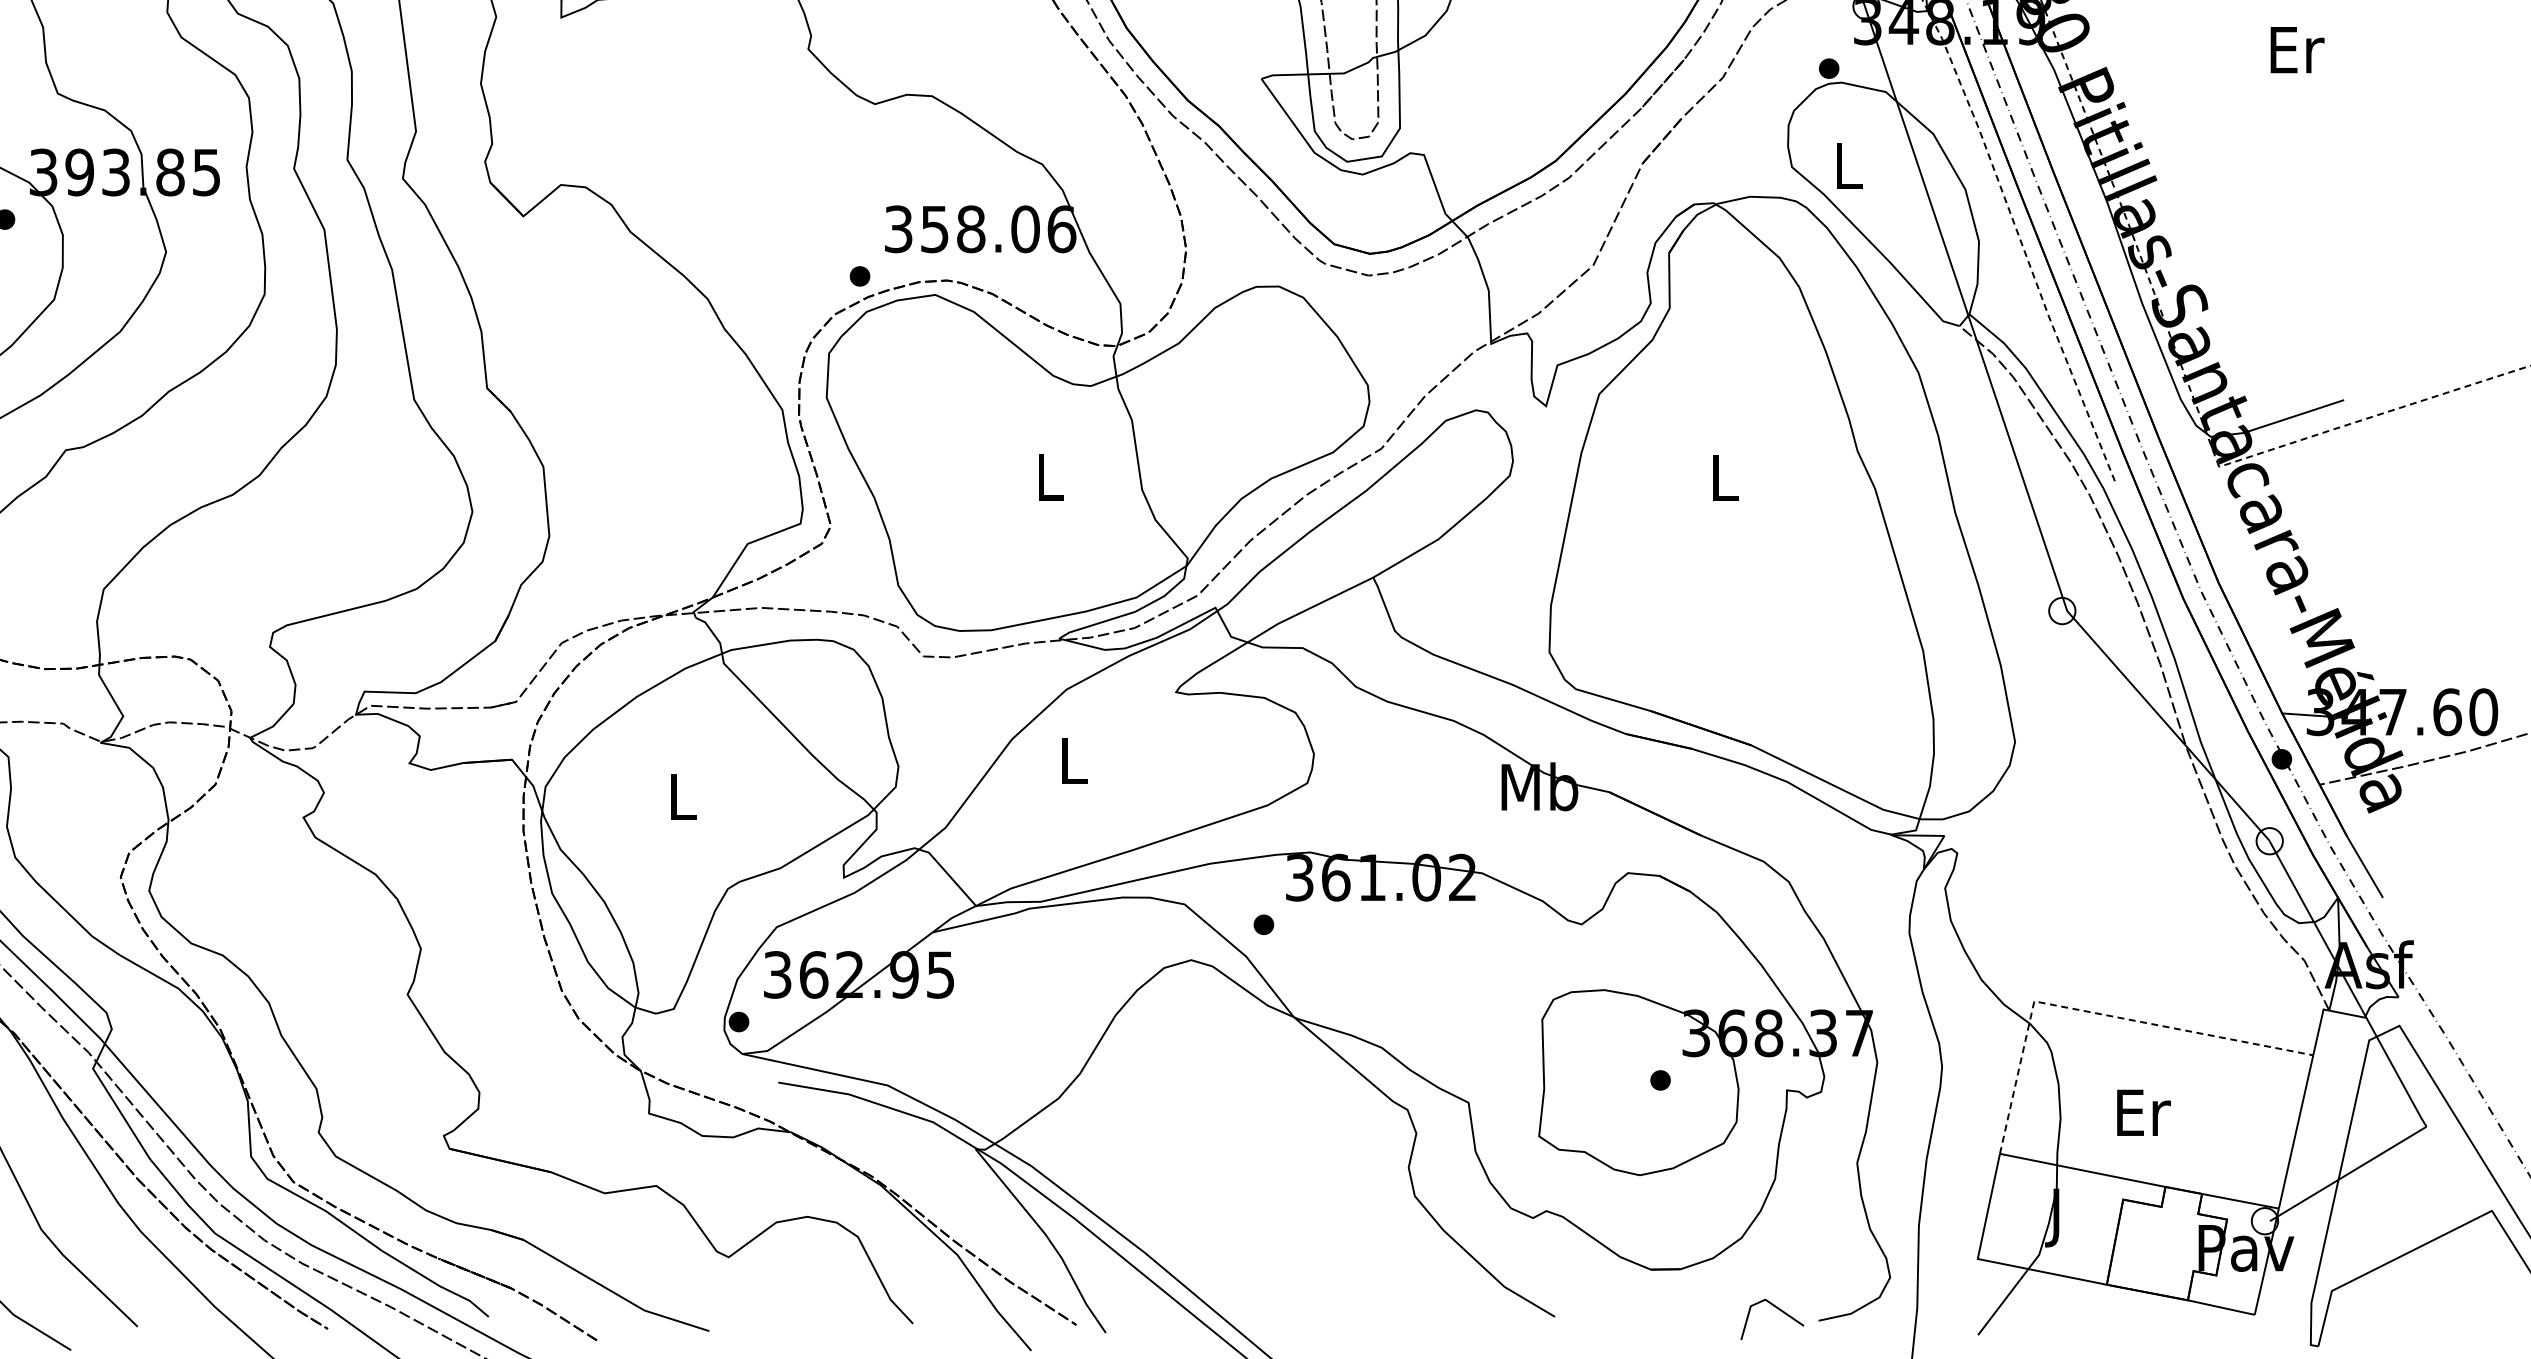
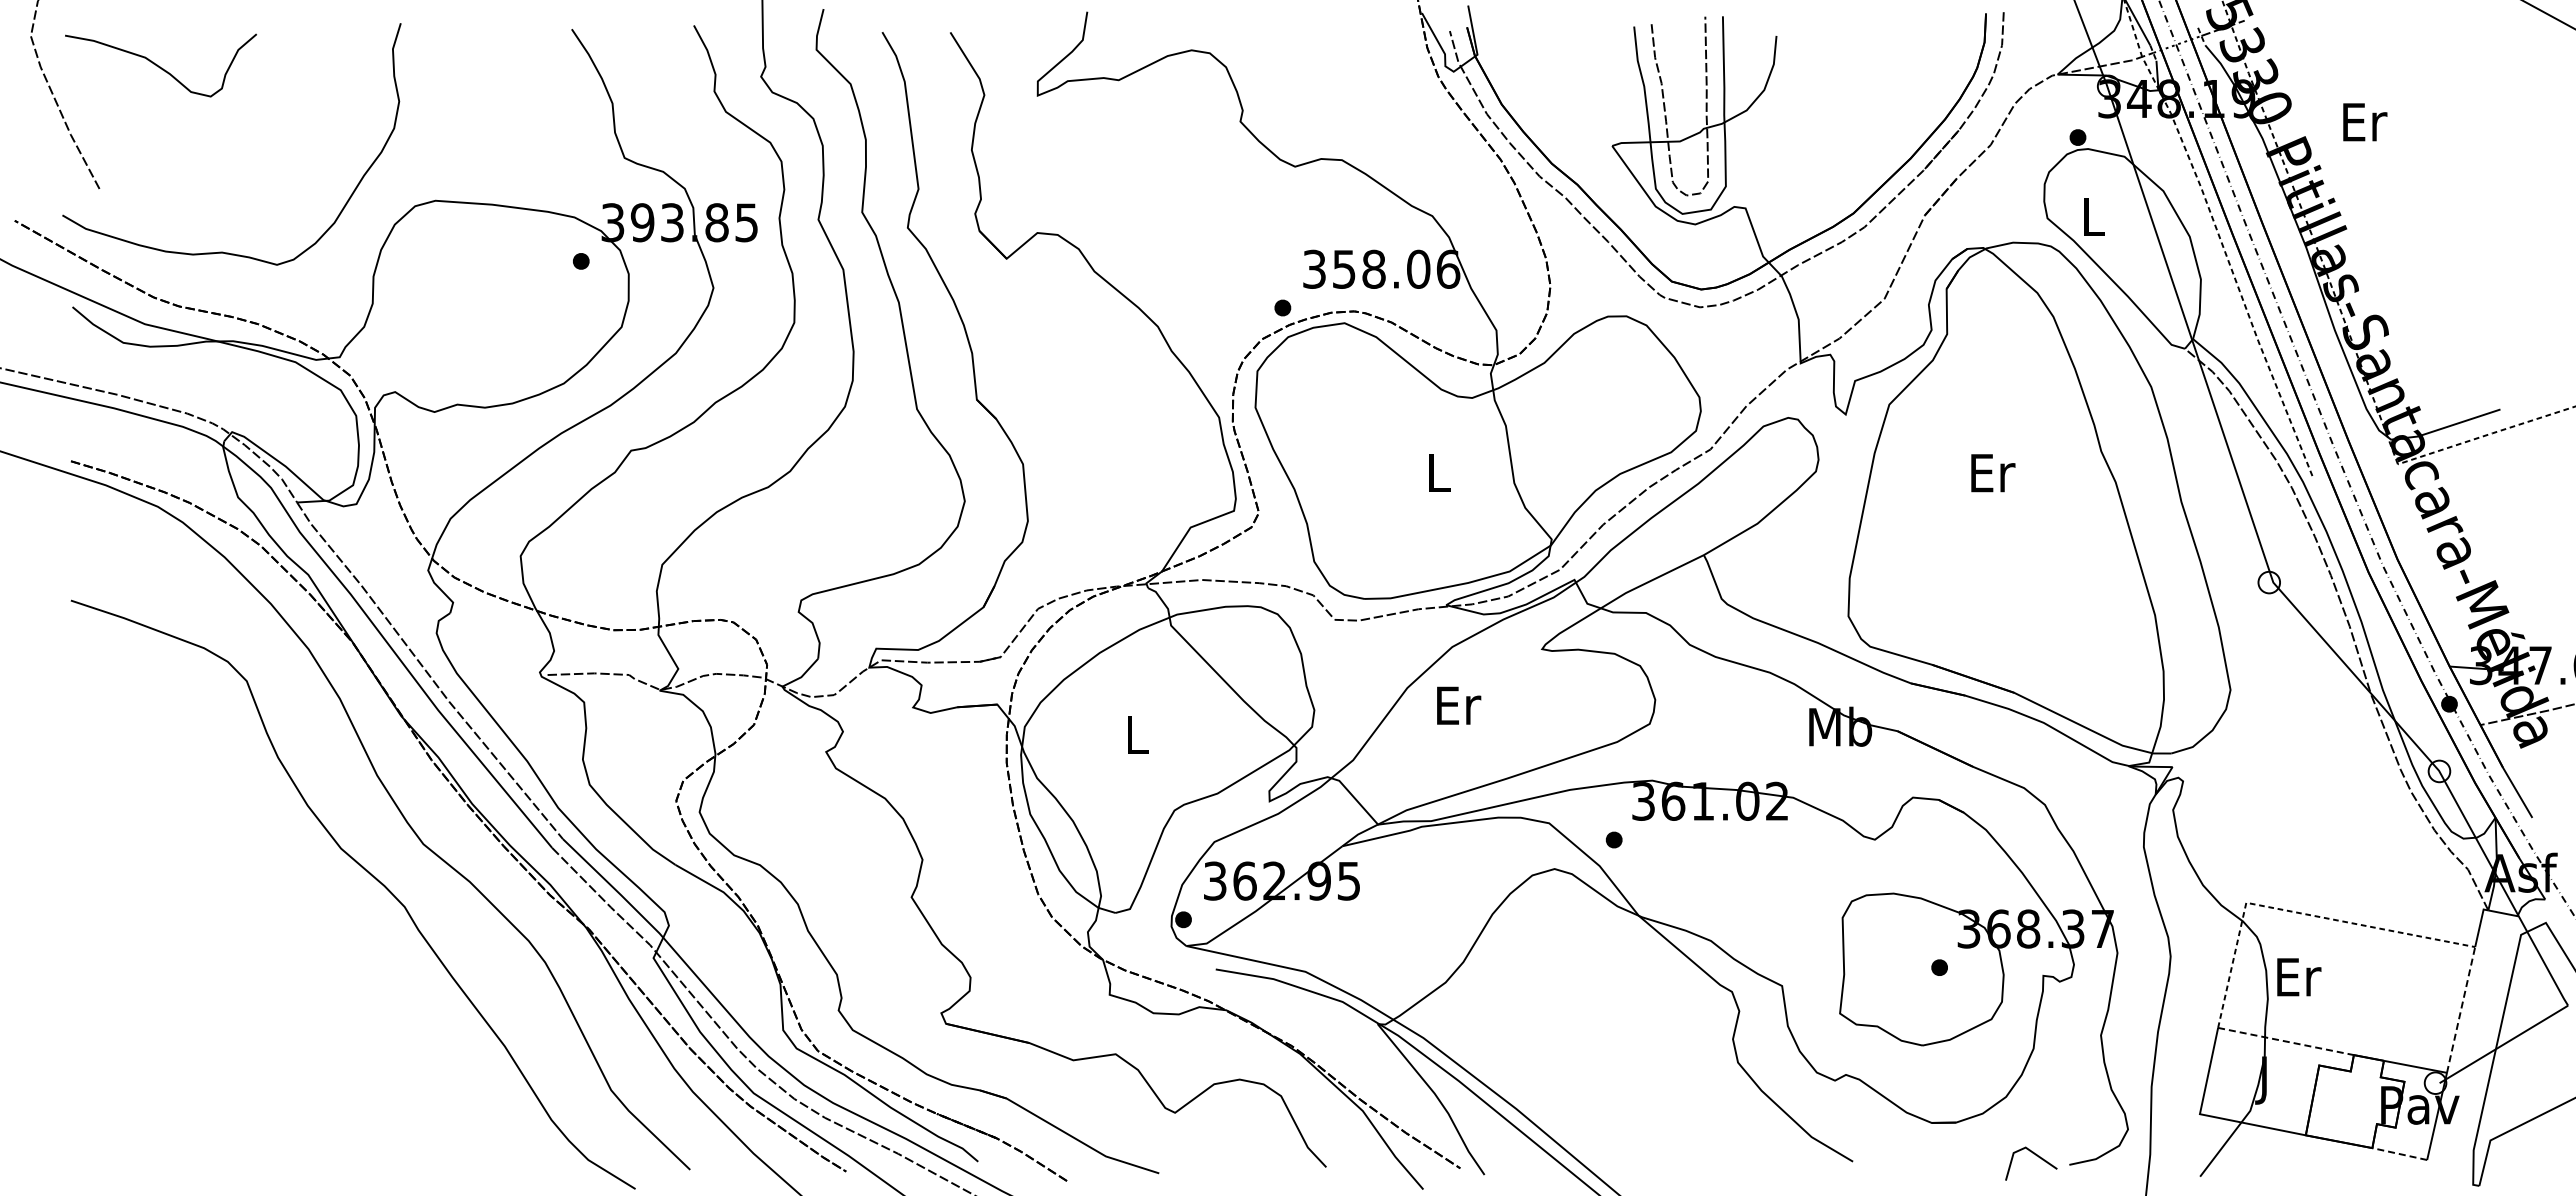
text: (2297, 50) -> (2365, 122), moved
text: (1726, 478) -> (1993, 473), L -> Er
text: (1075, 760) -> (1459, 705), L -> Er
text: (2144, 1113) -> (2299, 977), moved
line: (2296, 1131) -> (2461, 1009), solid -> dashed
line: (2083, 1170) -> (2286, 1041), solid -> dashed
line: (2221, 1306) -> (2399, 1153), solid -> dashed

